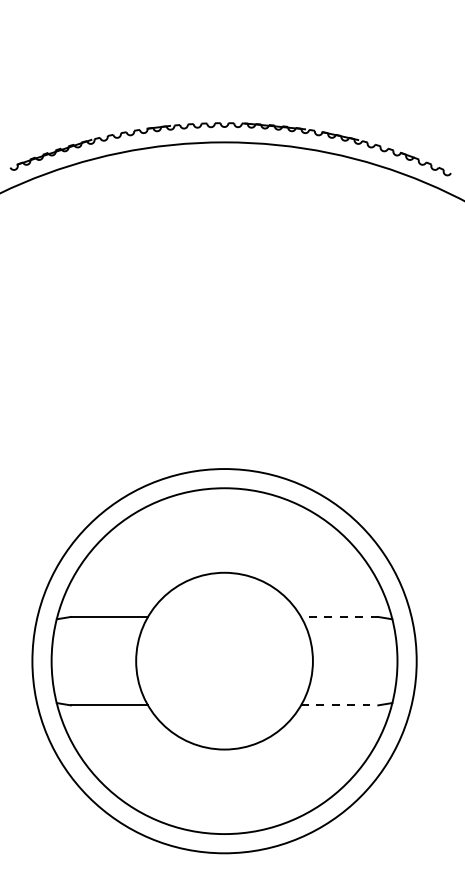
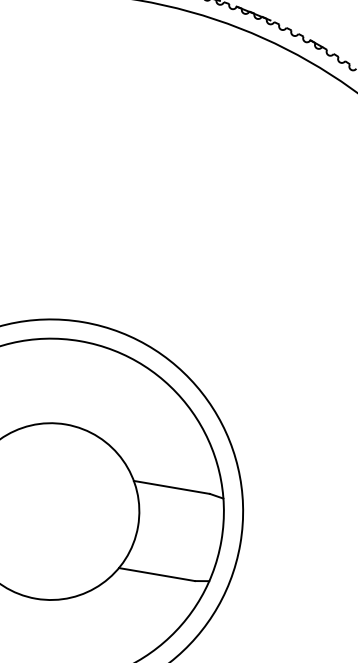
line: (339, 616) -> (171, 486), dashed -> solid
line: (339, 705) -> (156, 574), dashed -> solid

